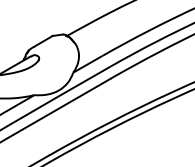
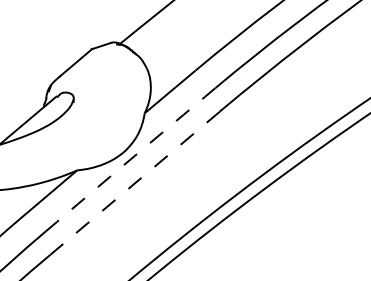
arc: (62, 94) -> (131, 159), solid -> dashed
line: (61, 106) -> (133, 183), solid -> dashed

